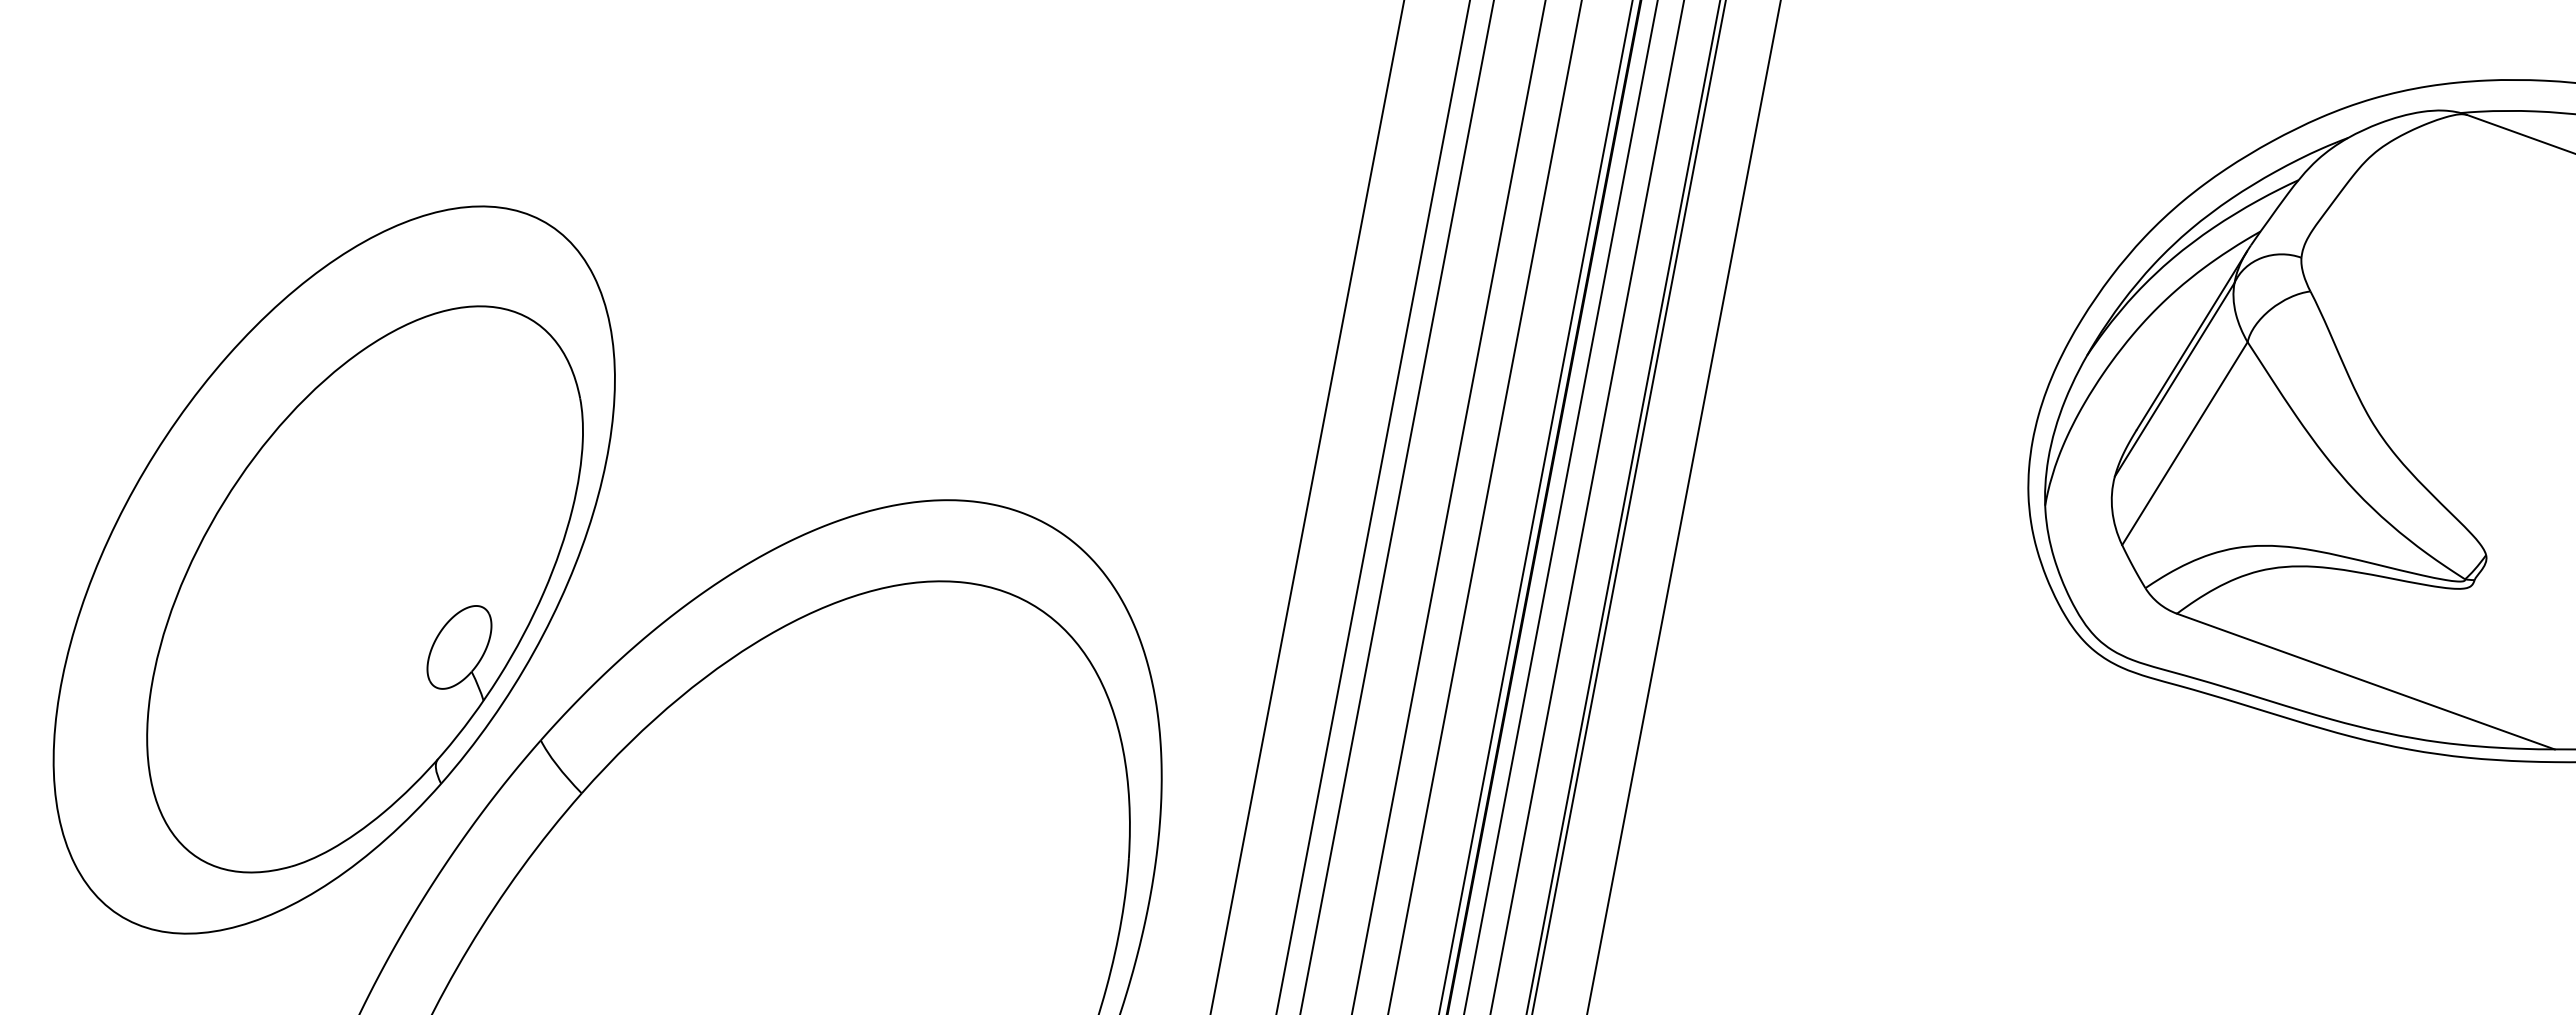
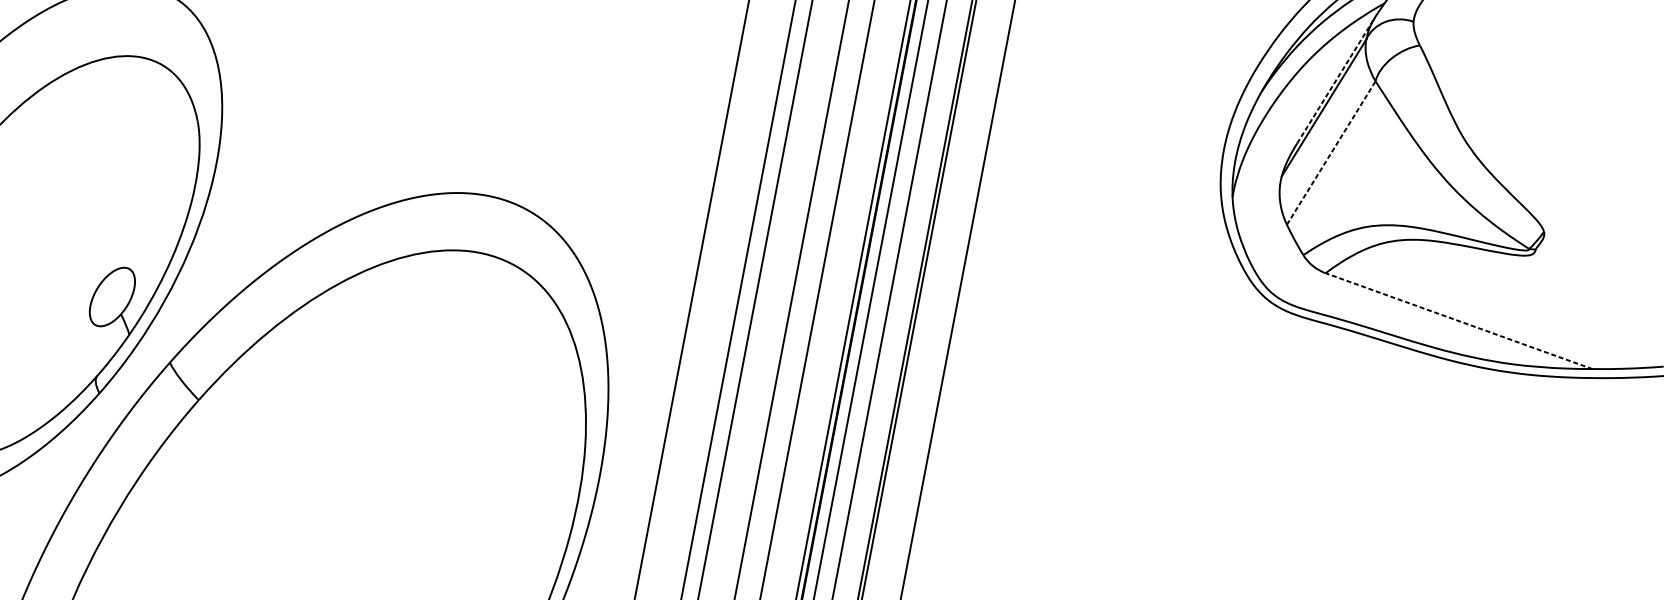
line: (2191, 340) -> (1335, 80), solid -> dashed
line: (2185, 443) -> (1331, 152), solid -> dashed
line: (2365, 681) -> (1458, 321), solid -> dashed

